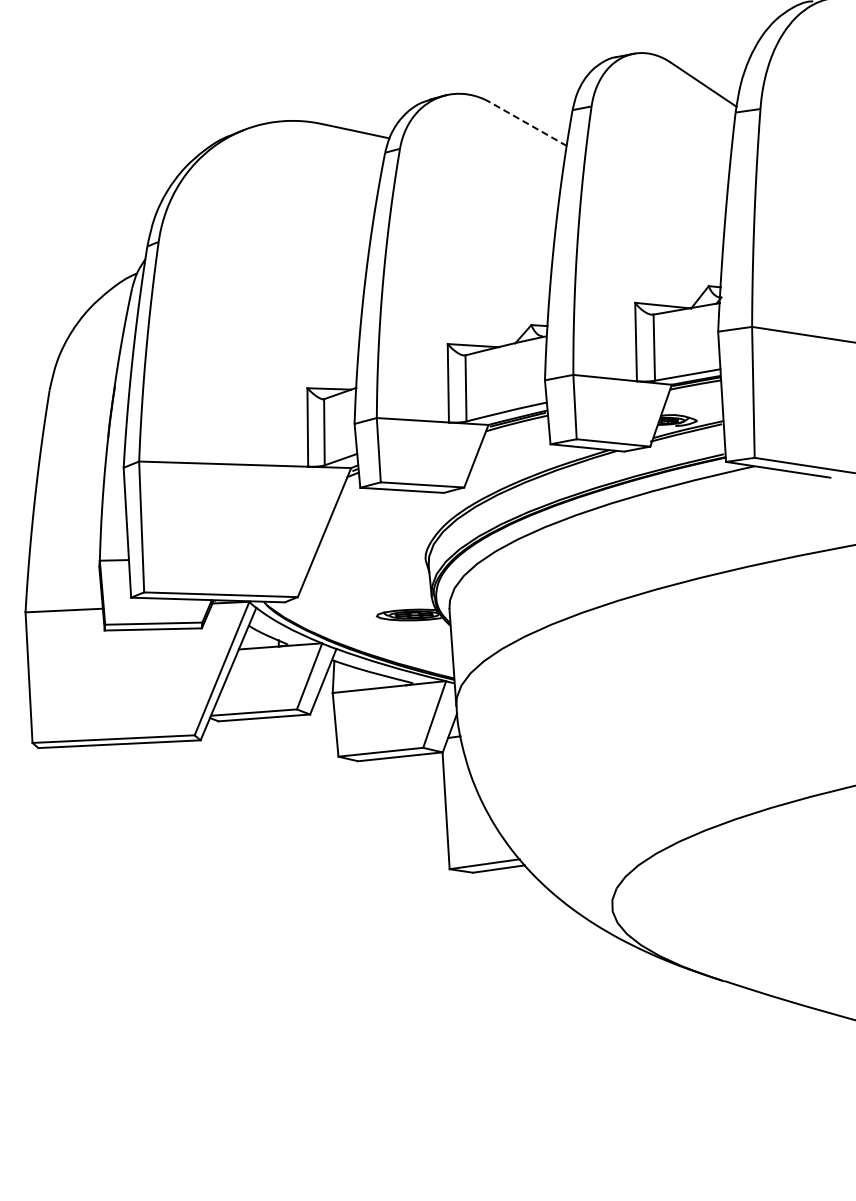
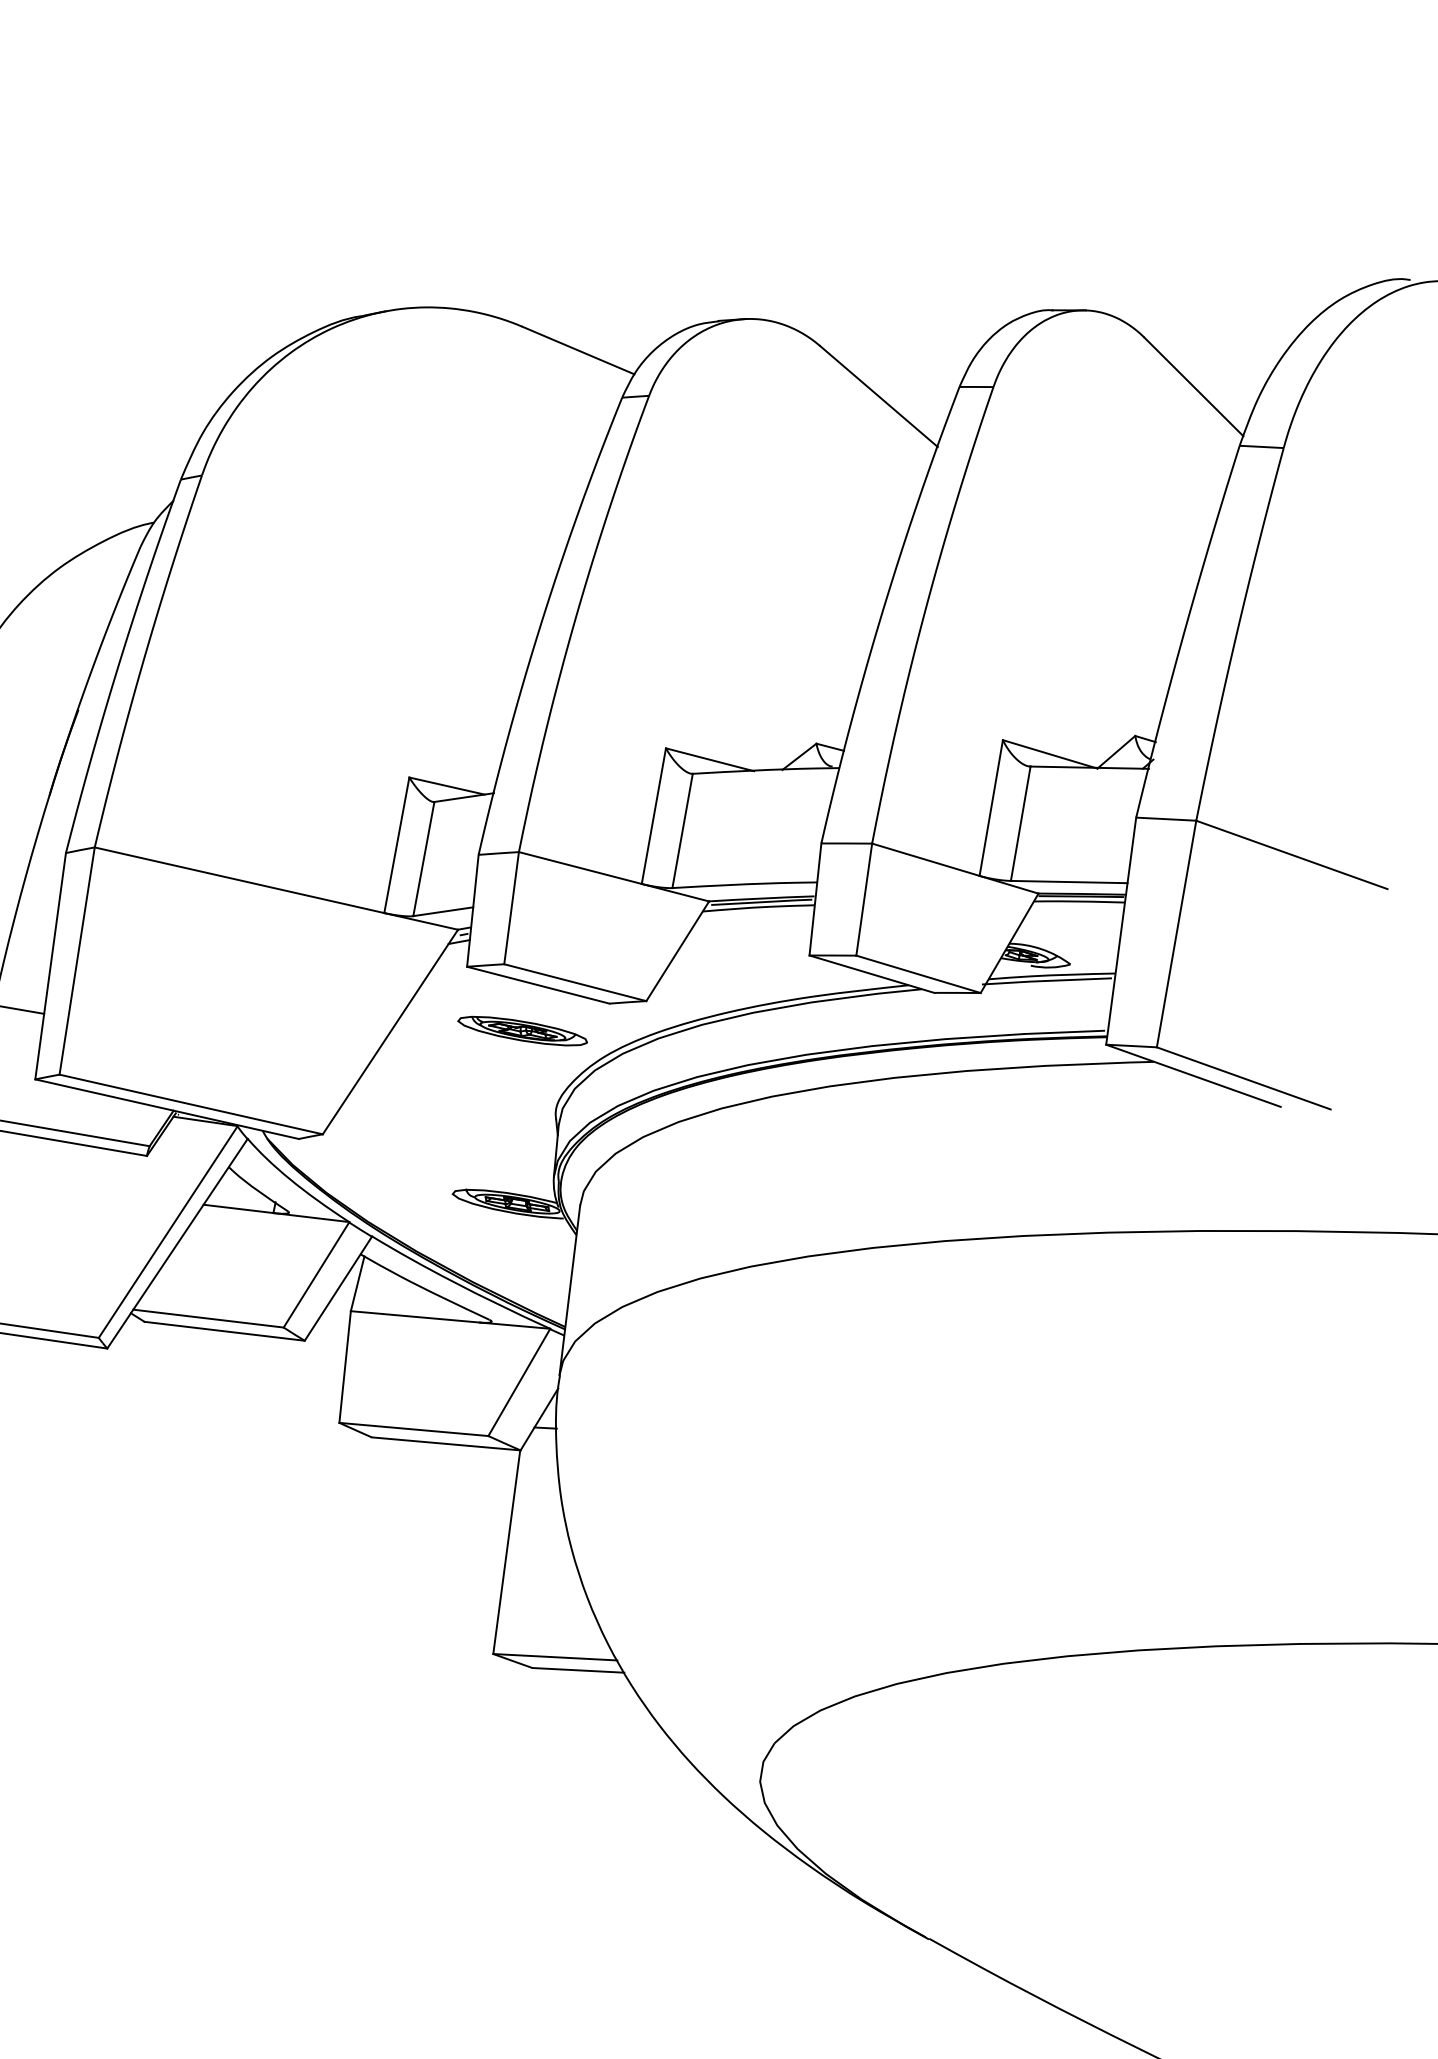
line: (528, 123) -> (879, 395), dashed -> solid
part: (398, 517) -> (522, 1030), added

